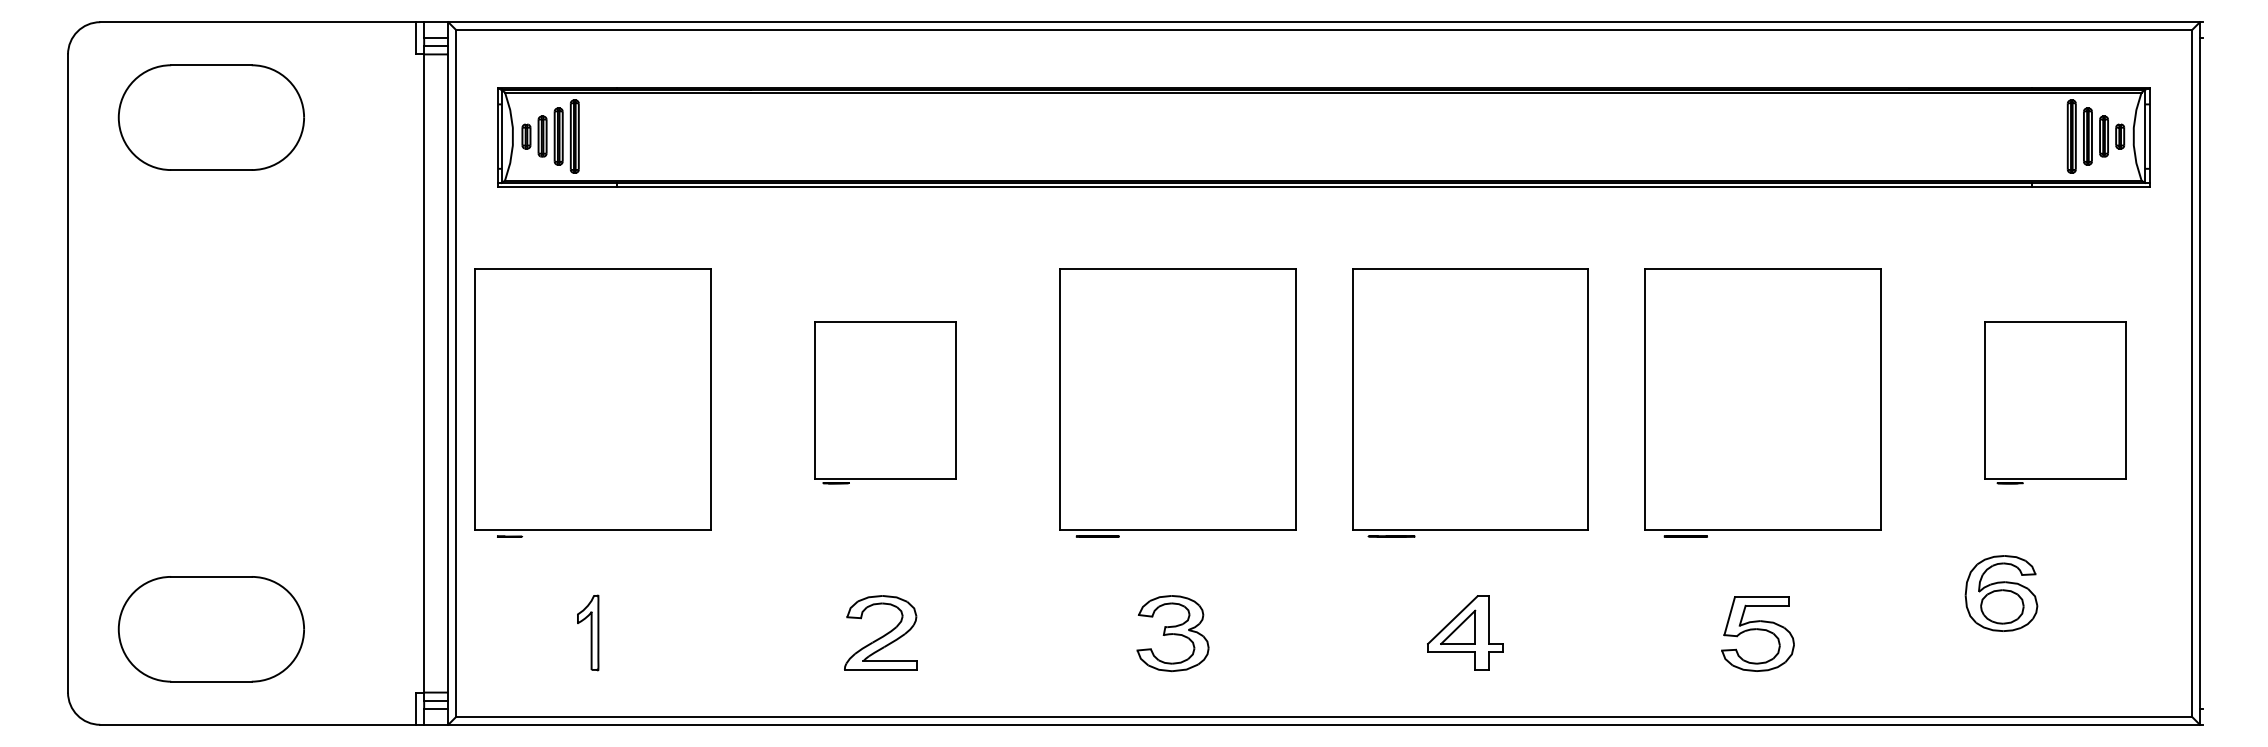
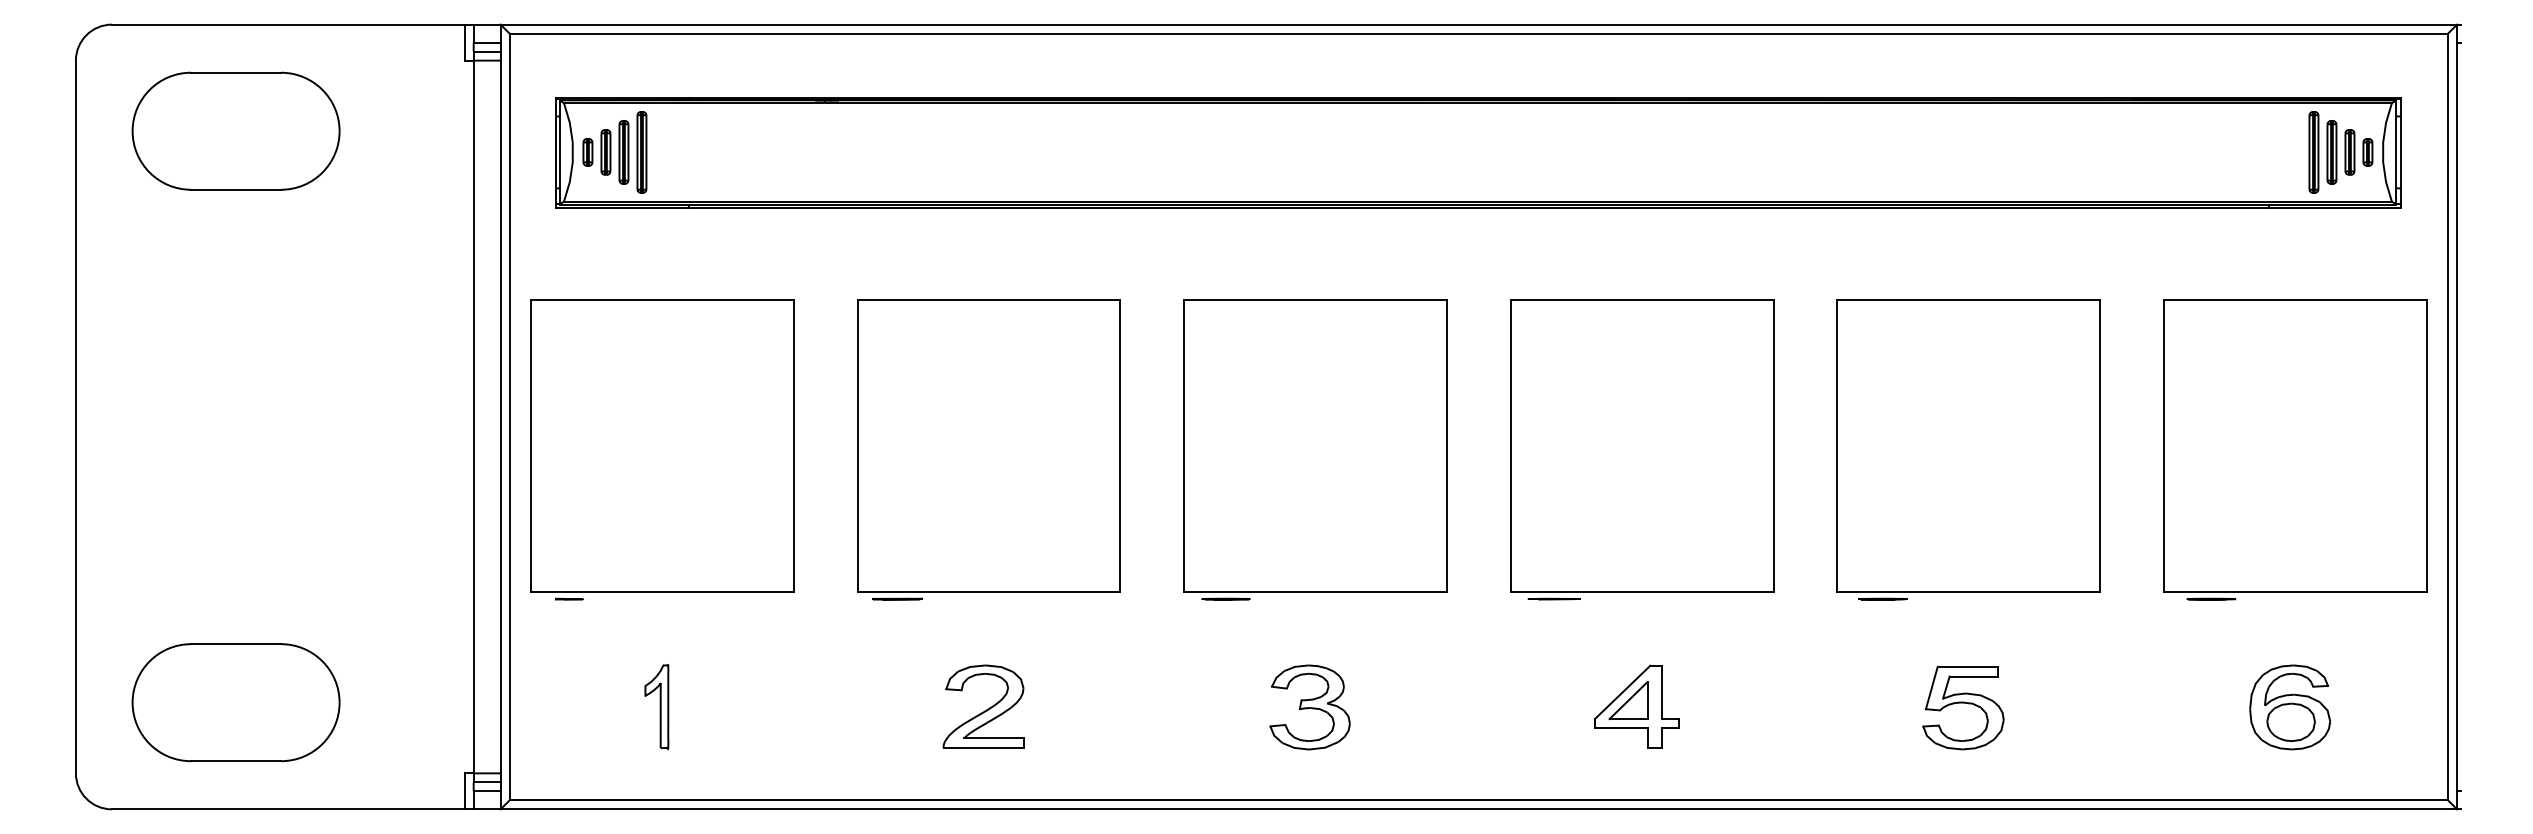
part: (885, 402) -> (988, 449), size x1.67
part: (2055, 402) -> (2295, 449), size x1.67
part: (2001, 593) -> (2290, 707), moved

